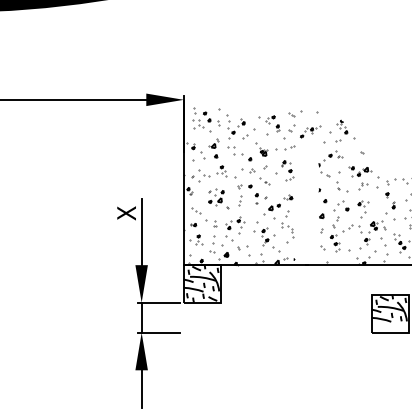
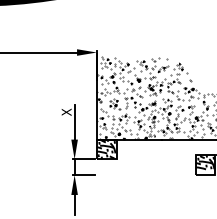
hatch: (304, 202) -> (160, 106), added

